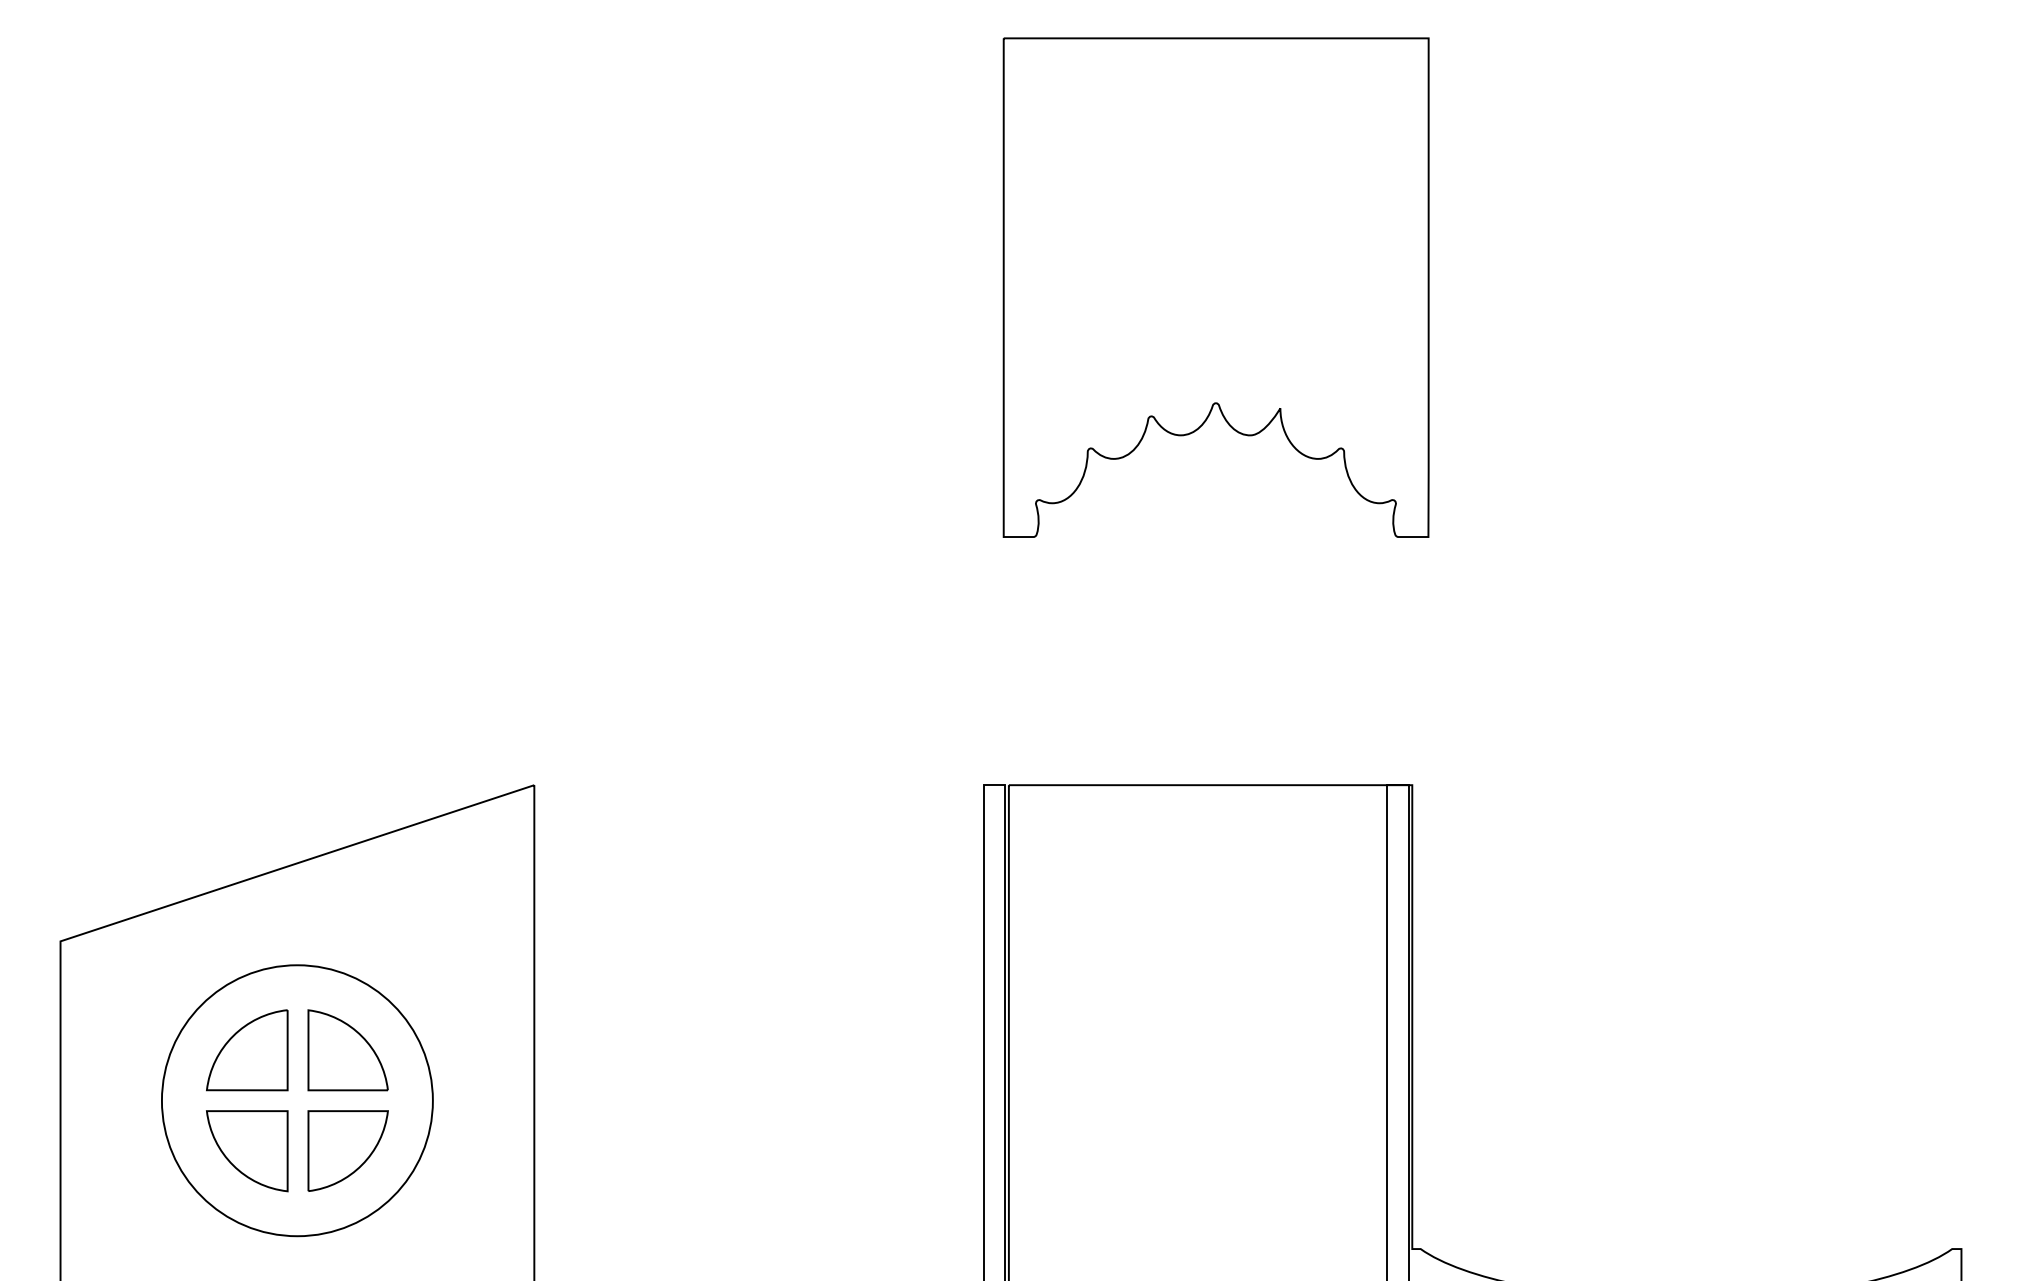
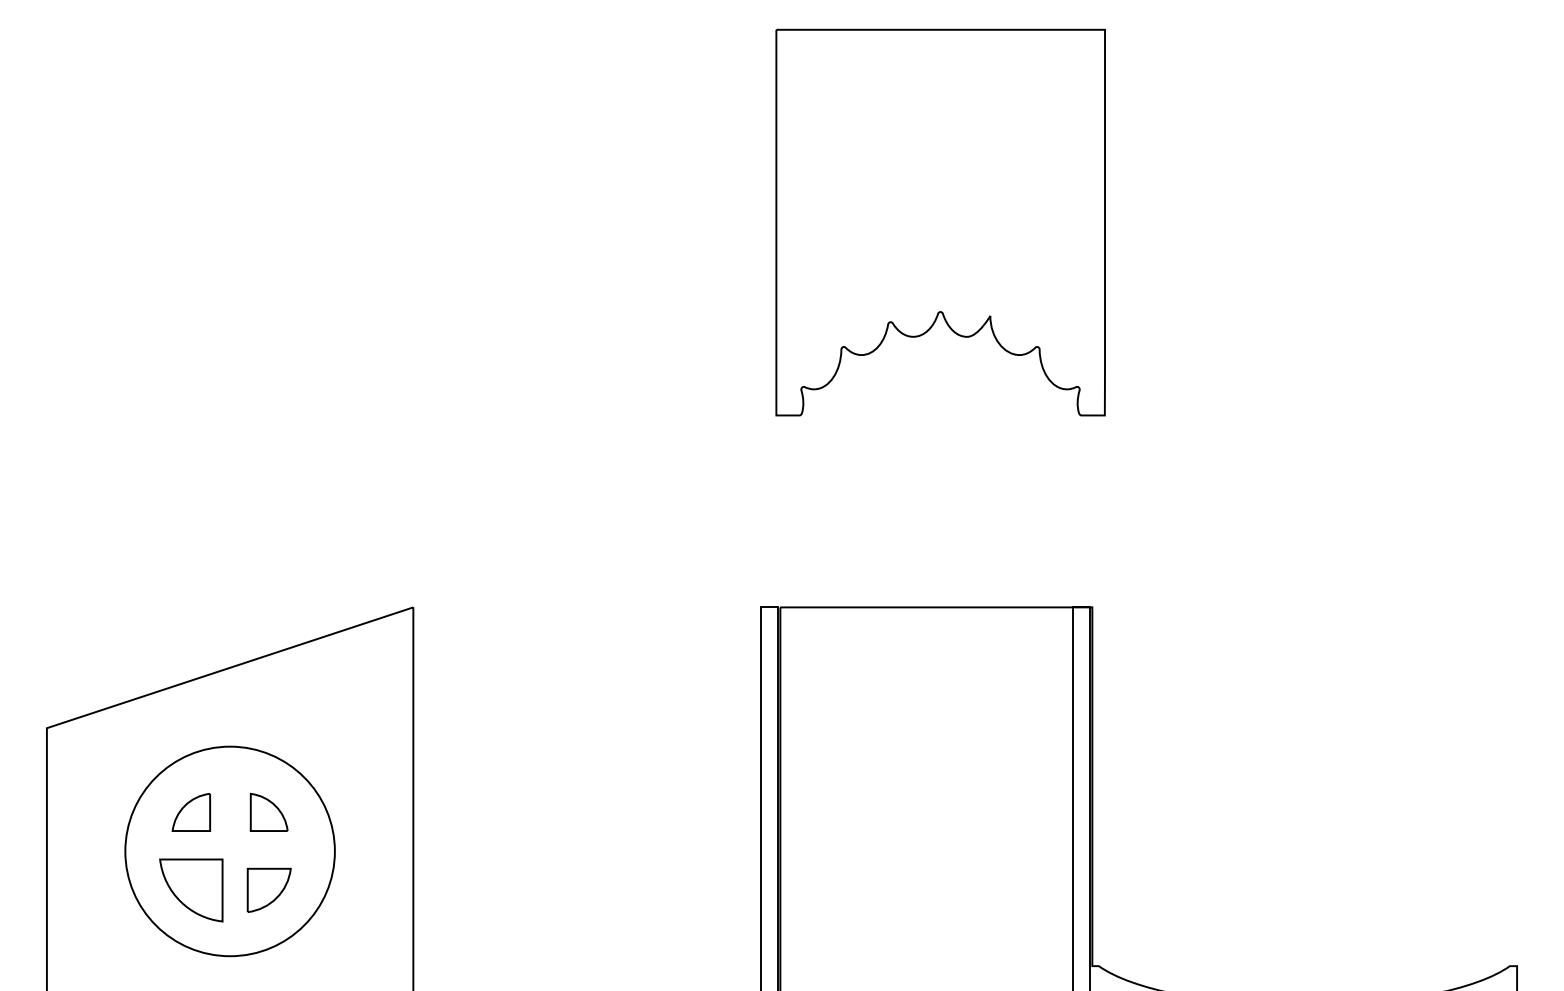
part: (247, 1050) -> (191, 812), size x0.6
part: (347, 1050) -> (268, 812), size x0.6
part: (347, 1151) -> (268, 890), size x0.7

